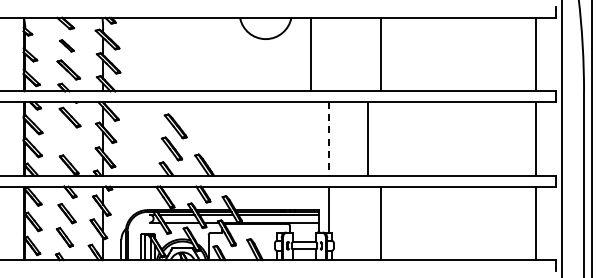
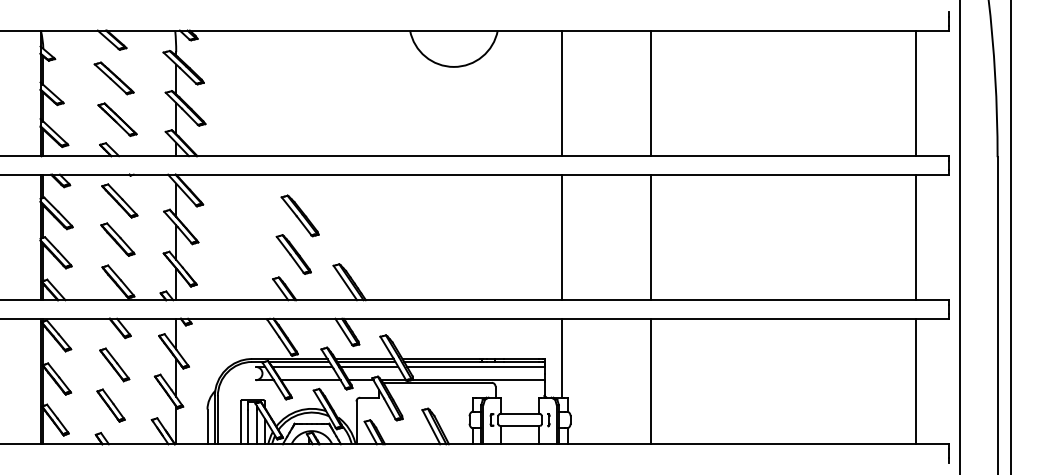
part: (66, 45) -> (113, 77), size x1.67
line: (311, 54) -> (562, 93), moved
line: (367, 138) -> (649, 236), moved
part: (68, 139) -> (117, 238), added
line: (329, 139) -> (562, 238), dashed -> solid

